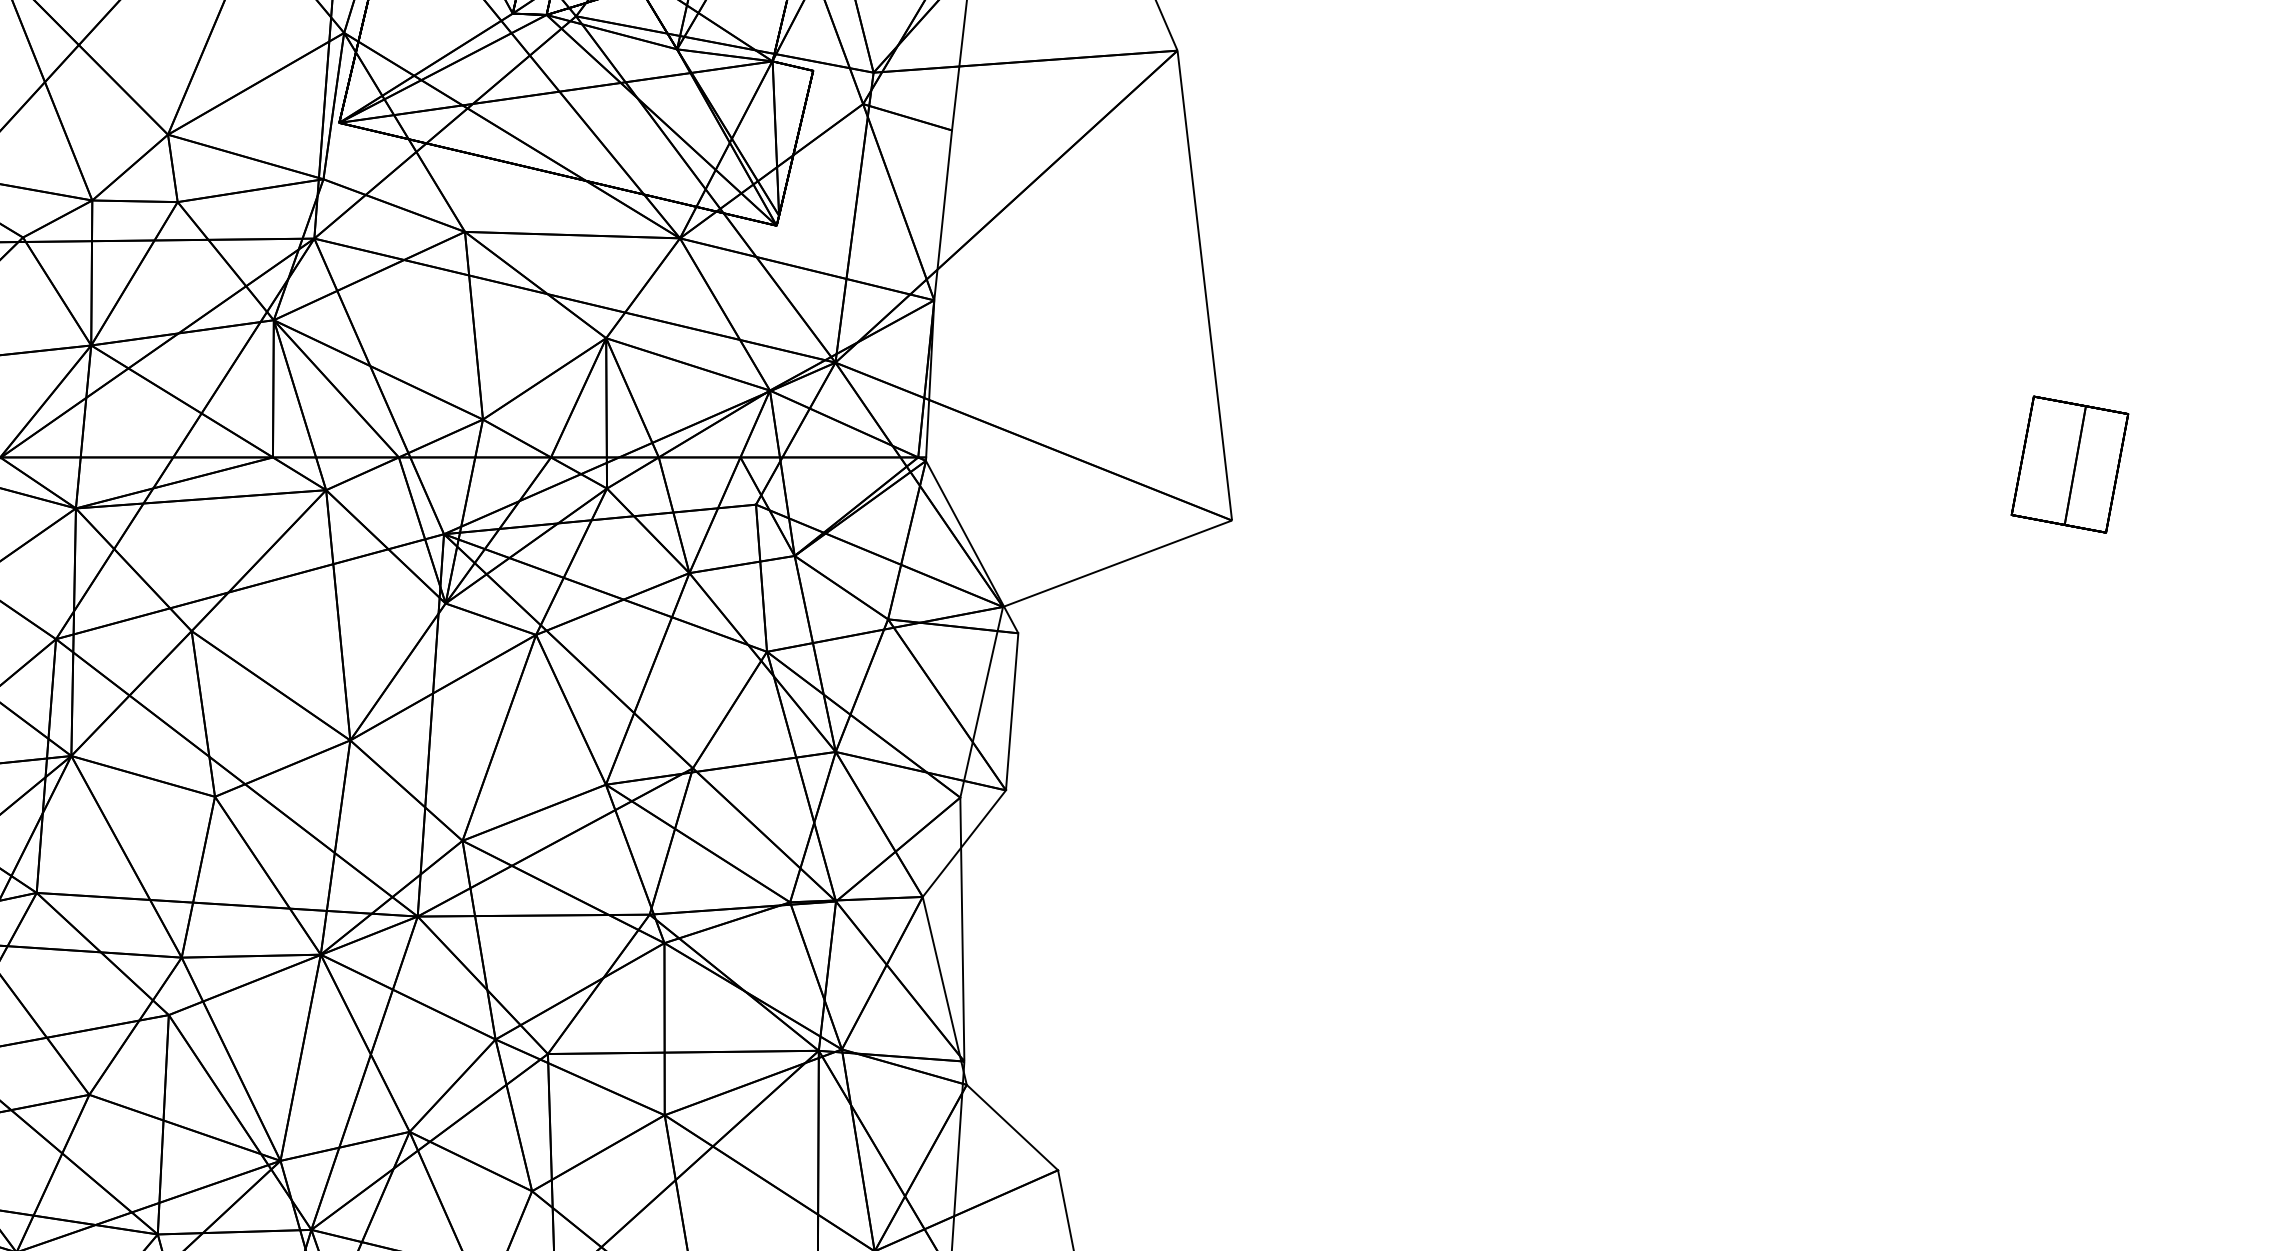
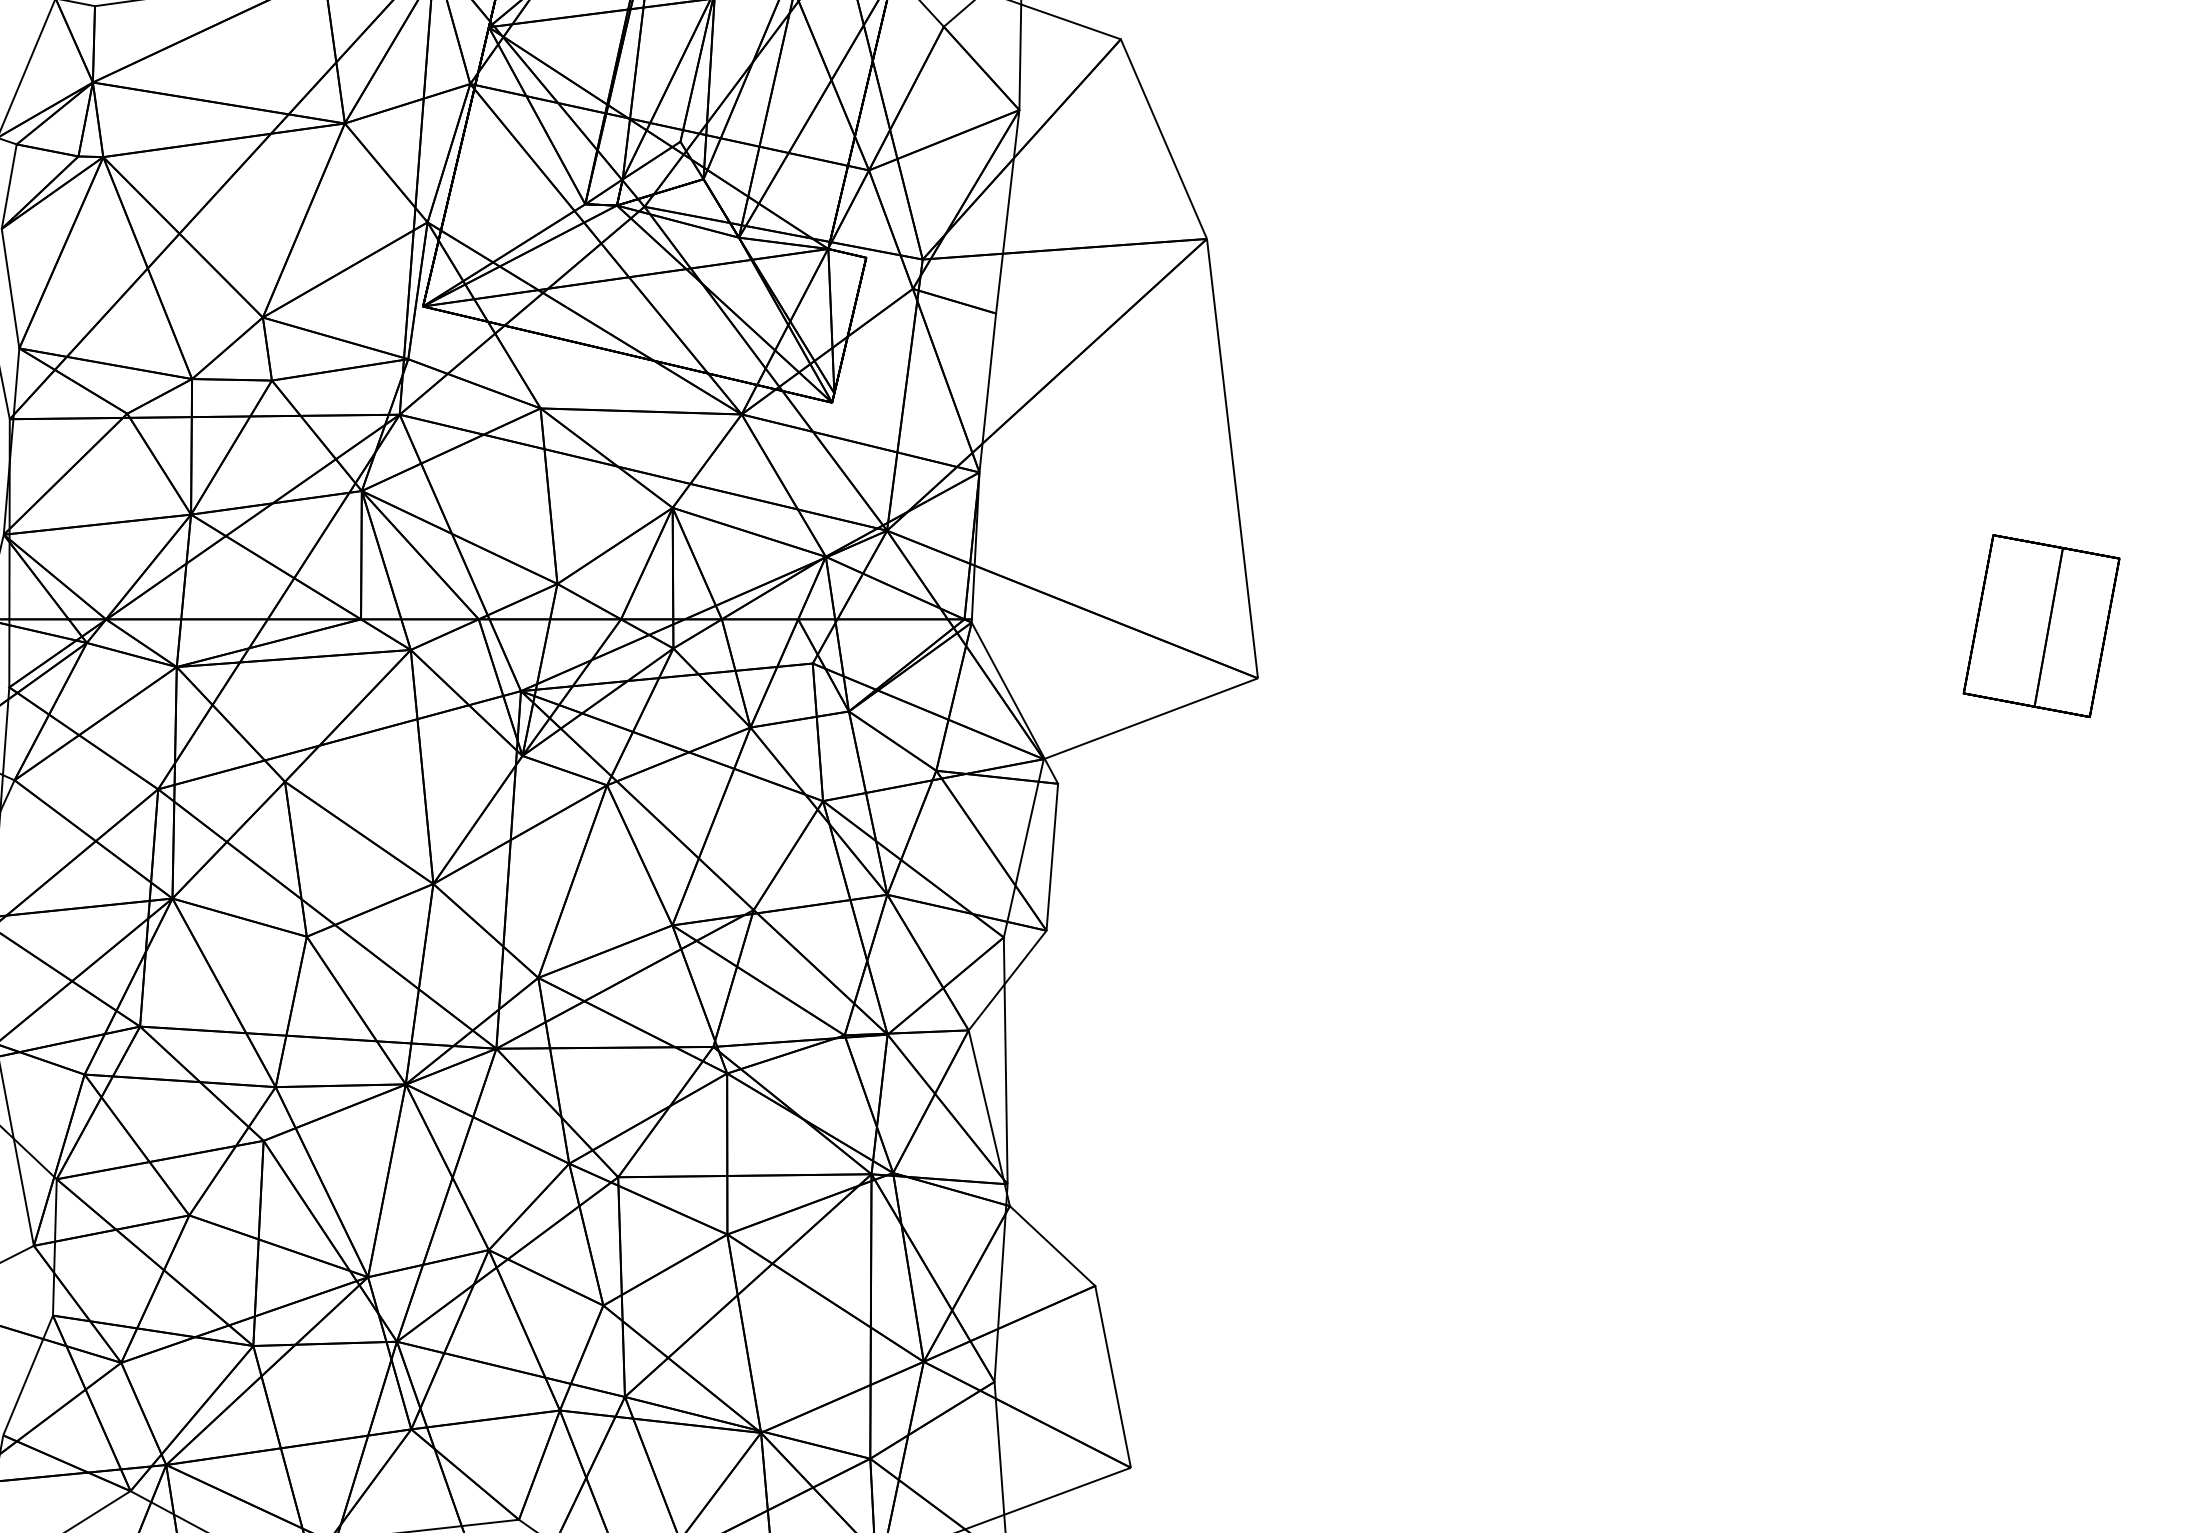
part: (2069, 464) -> (2041, 625), size x1.43

